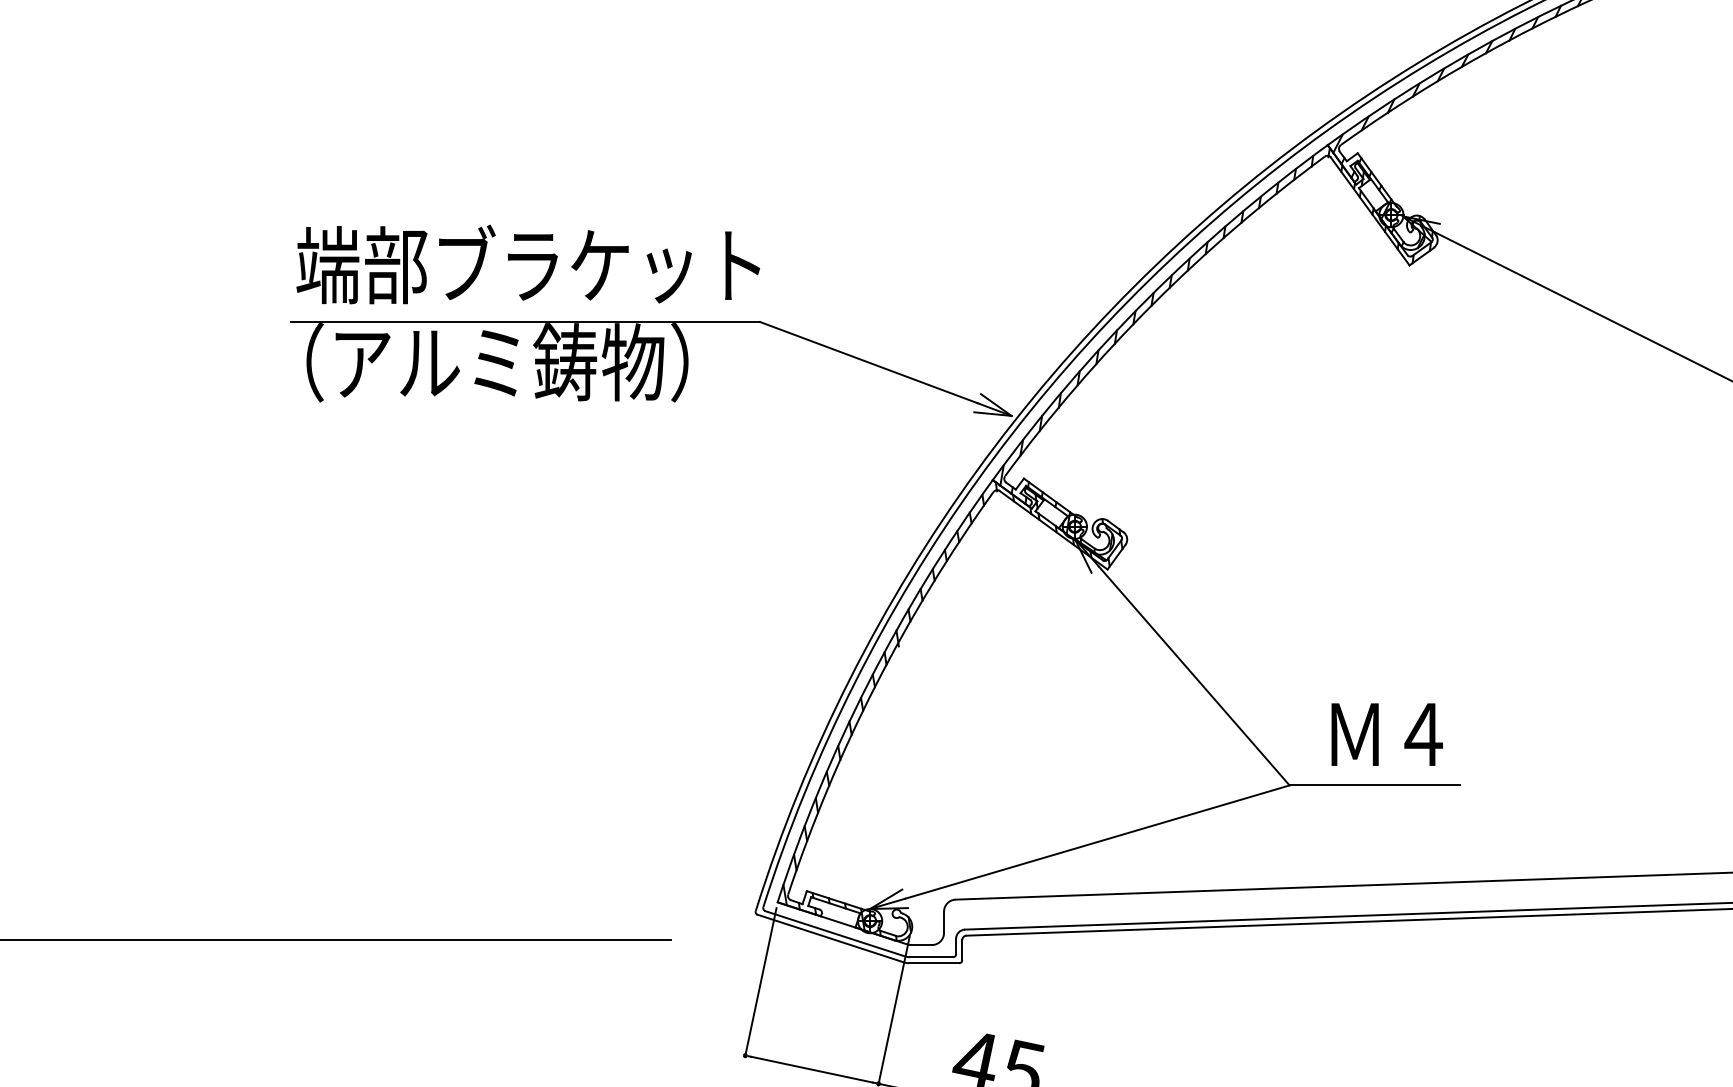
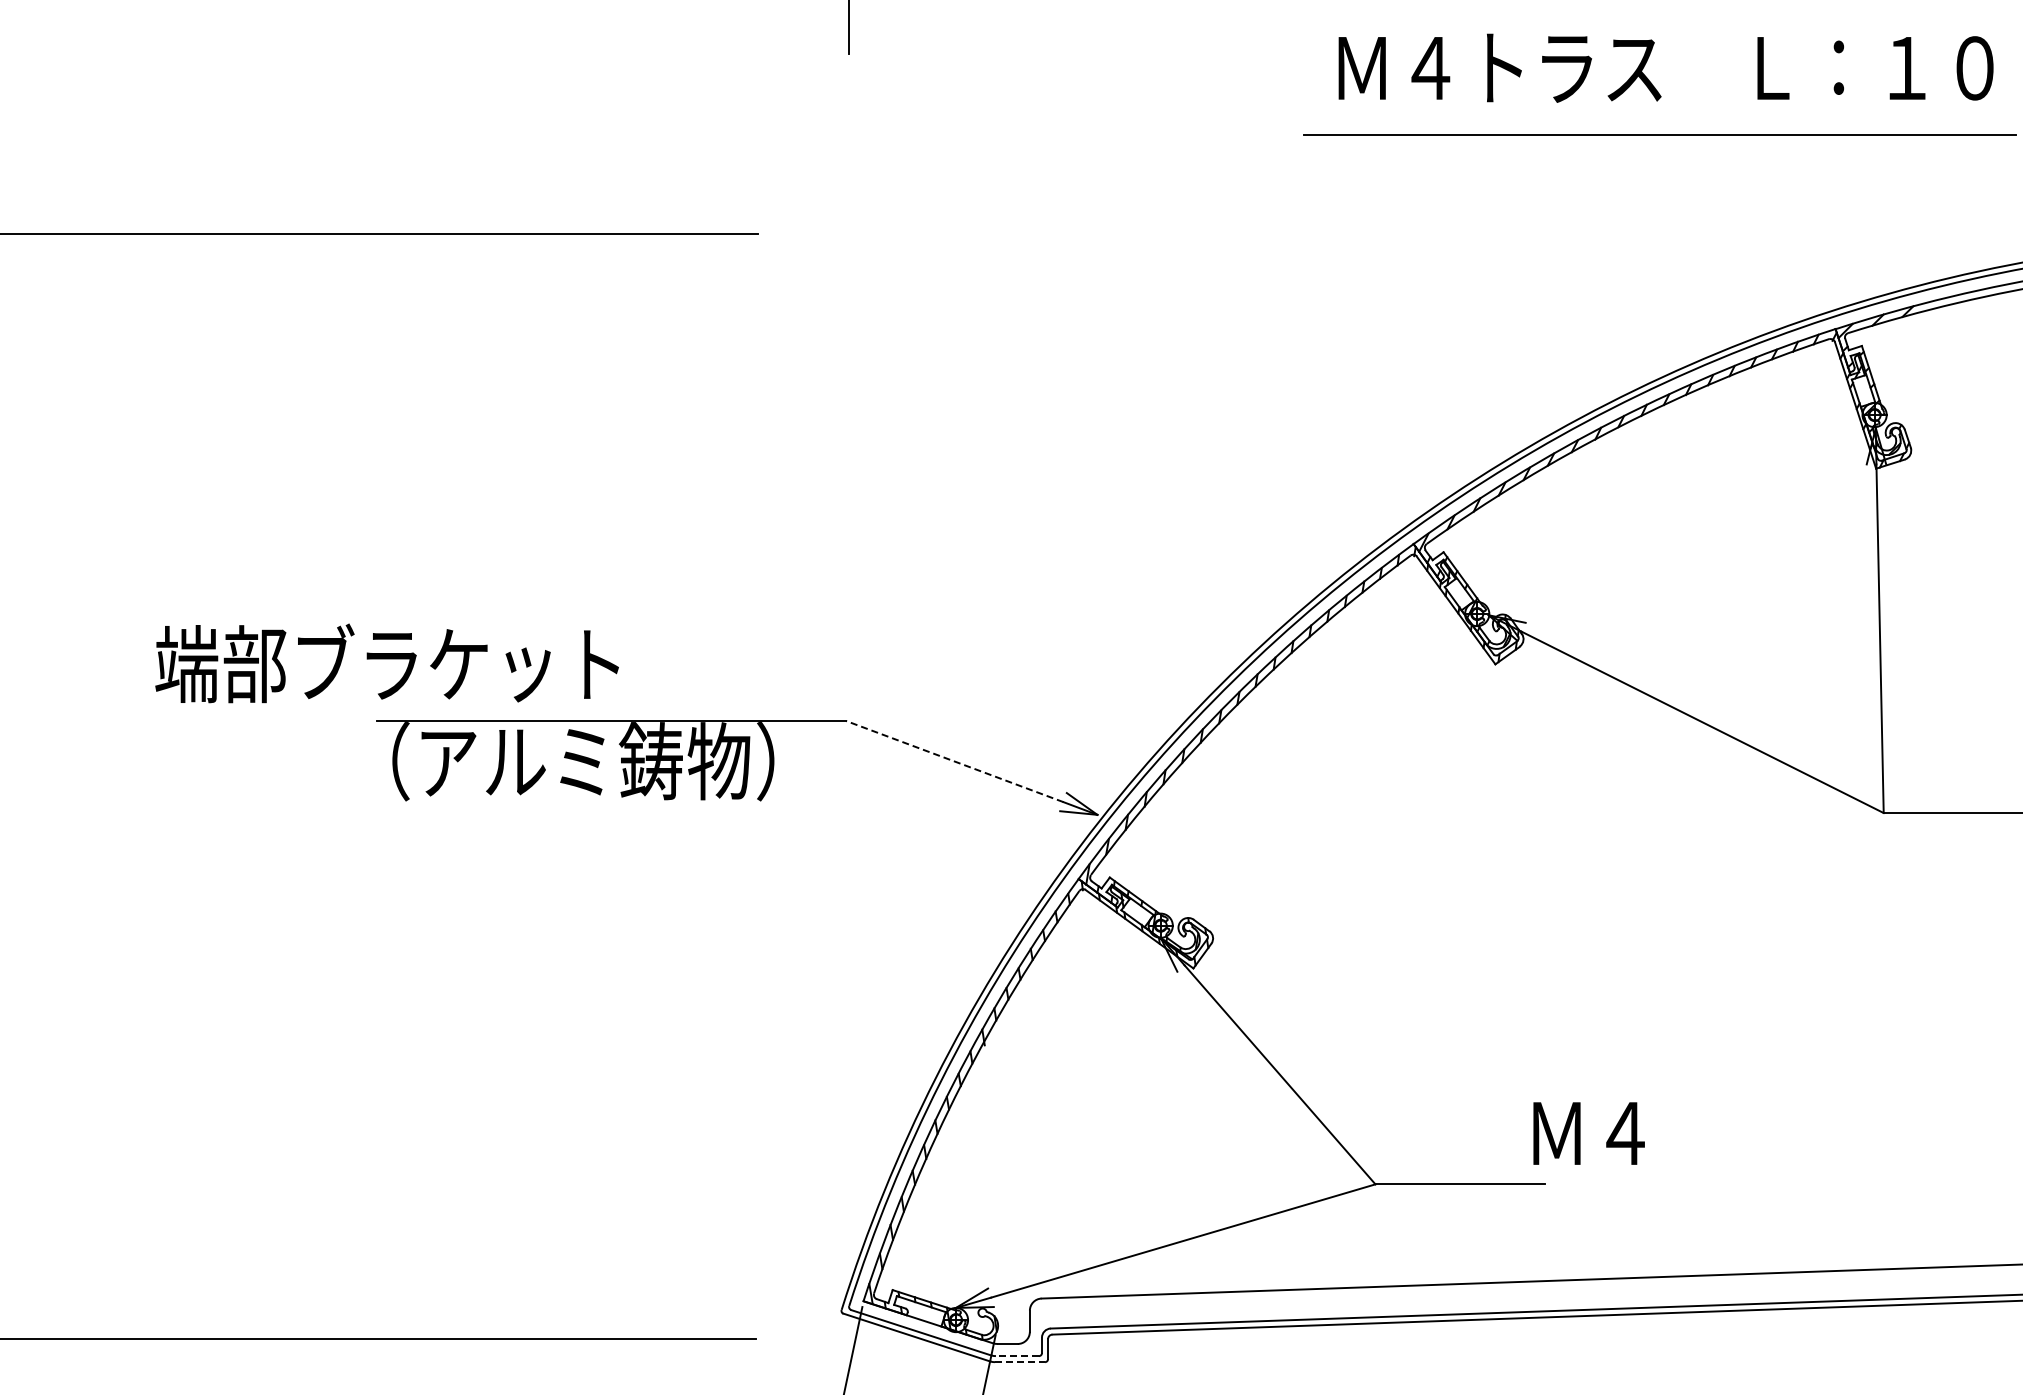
text: (527, 264) -> (386, 663), moved
line: (868, 362) -> (954, 761), solid -> dashed
text: (1386, 734) -> (1588, 1133), moved
line: (931, 957) -> (1017, 1356), solid -> dashed
line: (934, 963) -> (1020, 1362), solid -> dashed

